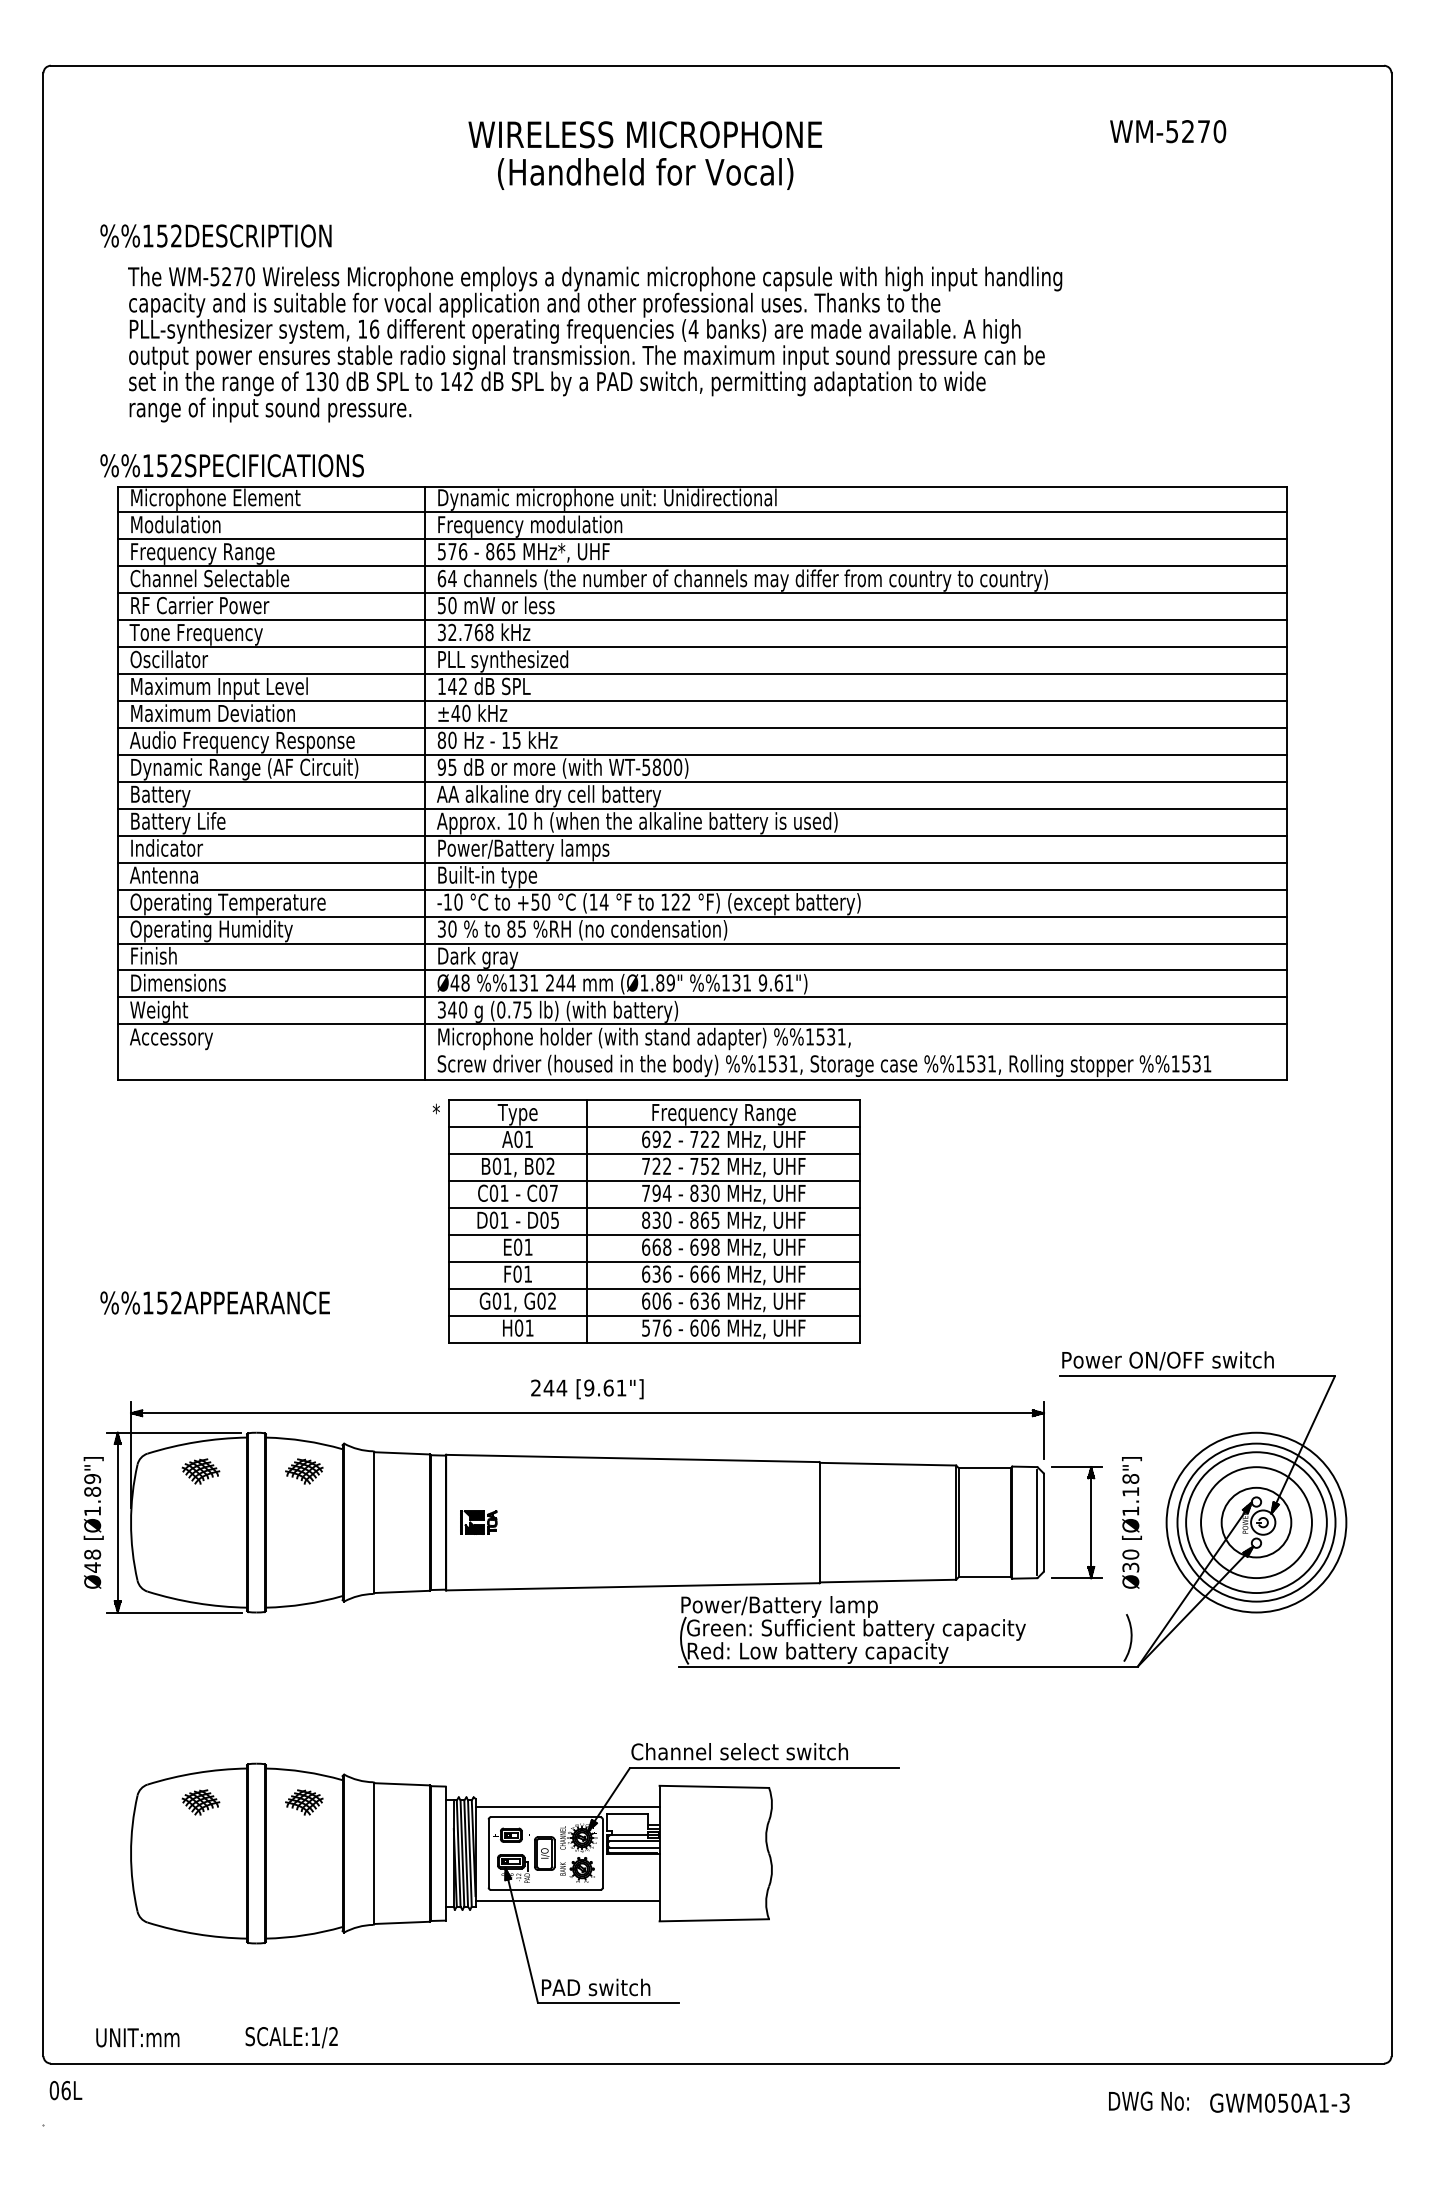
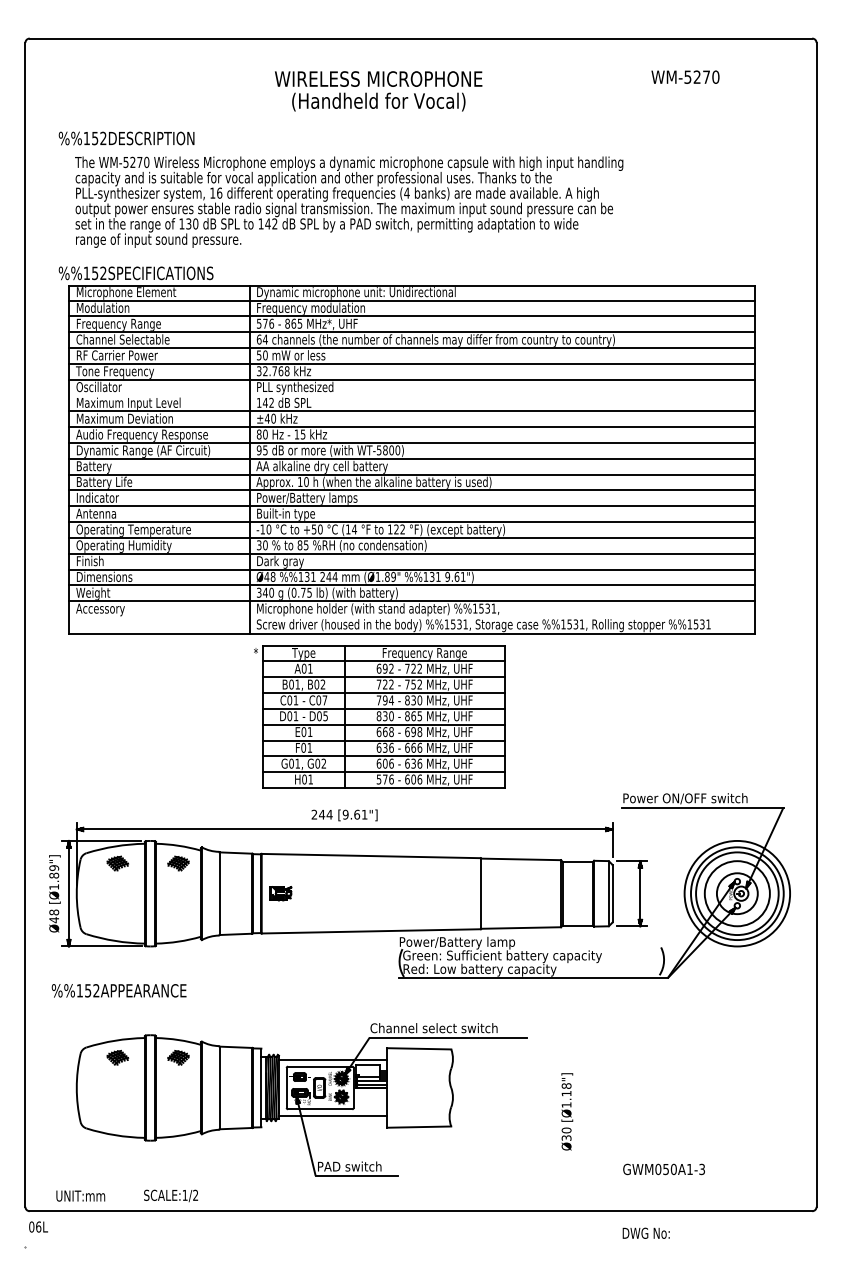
line: (703, 673) -> (412, 395), removed
text: (214, 1302) -> (118, 990), moved
text: (1132, 1522) -> (567, 1111), moved
text: (1147, 2099) -> (645, 1232), moved
text: (1278, 2103) -> (663, 1169), moved

